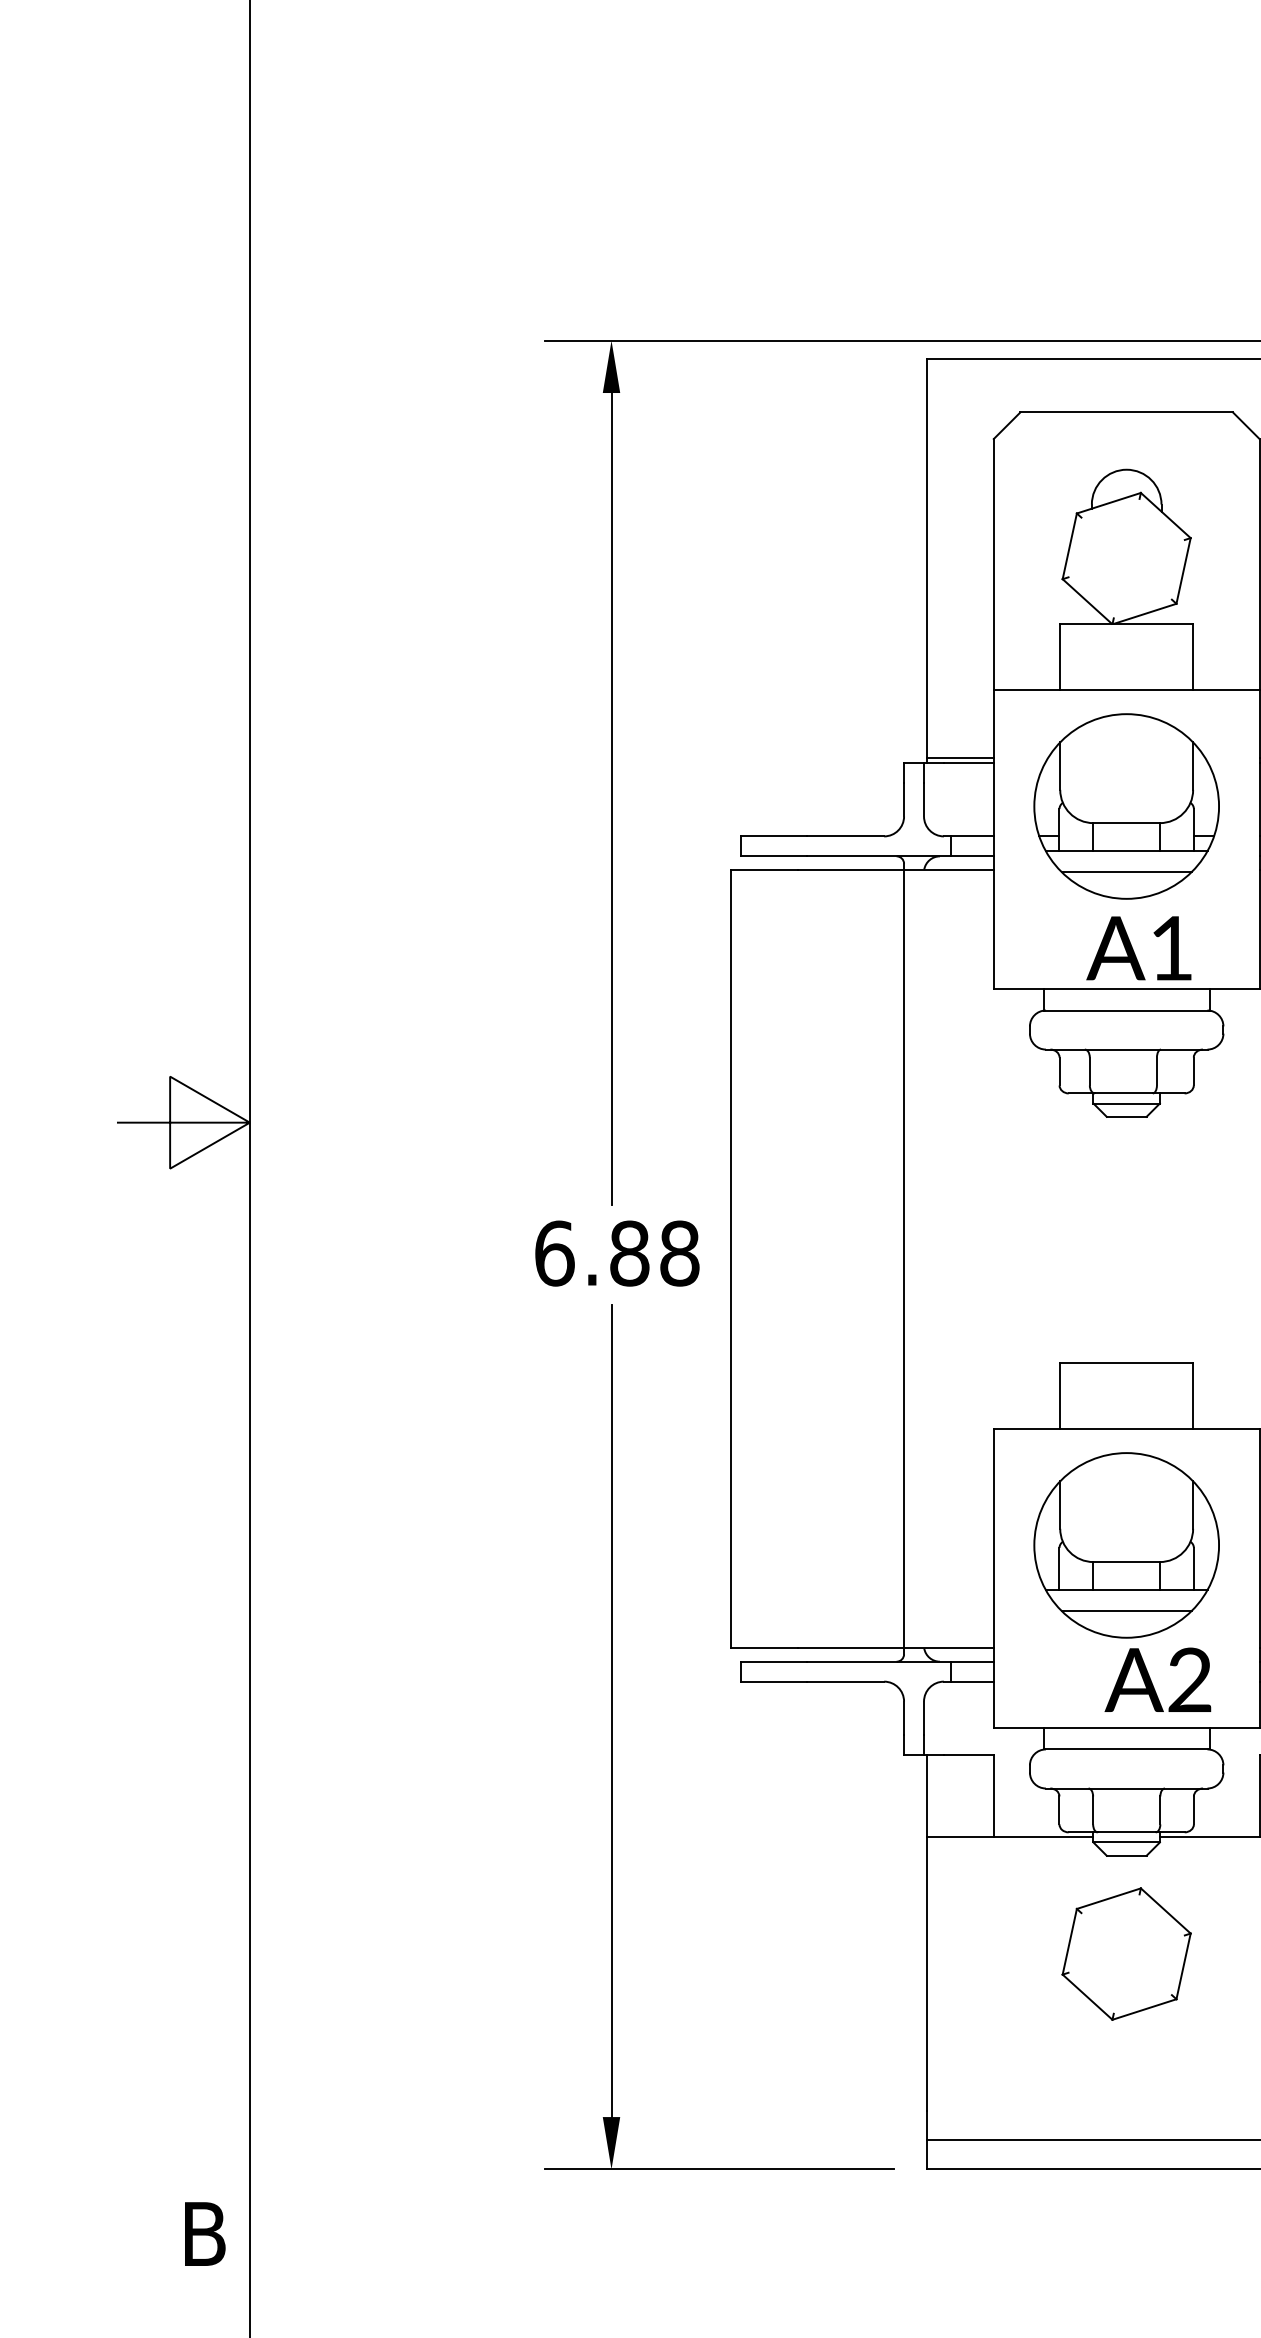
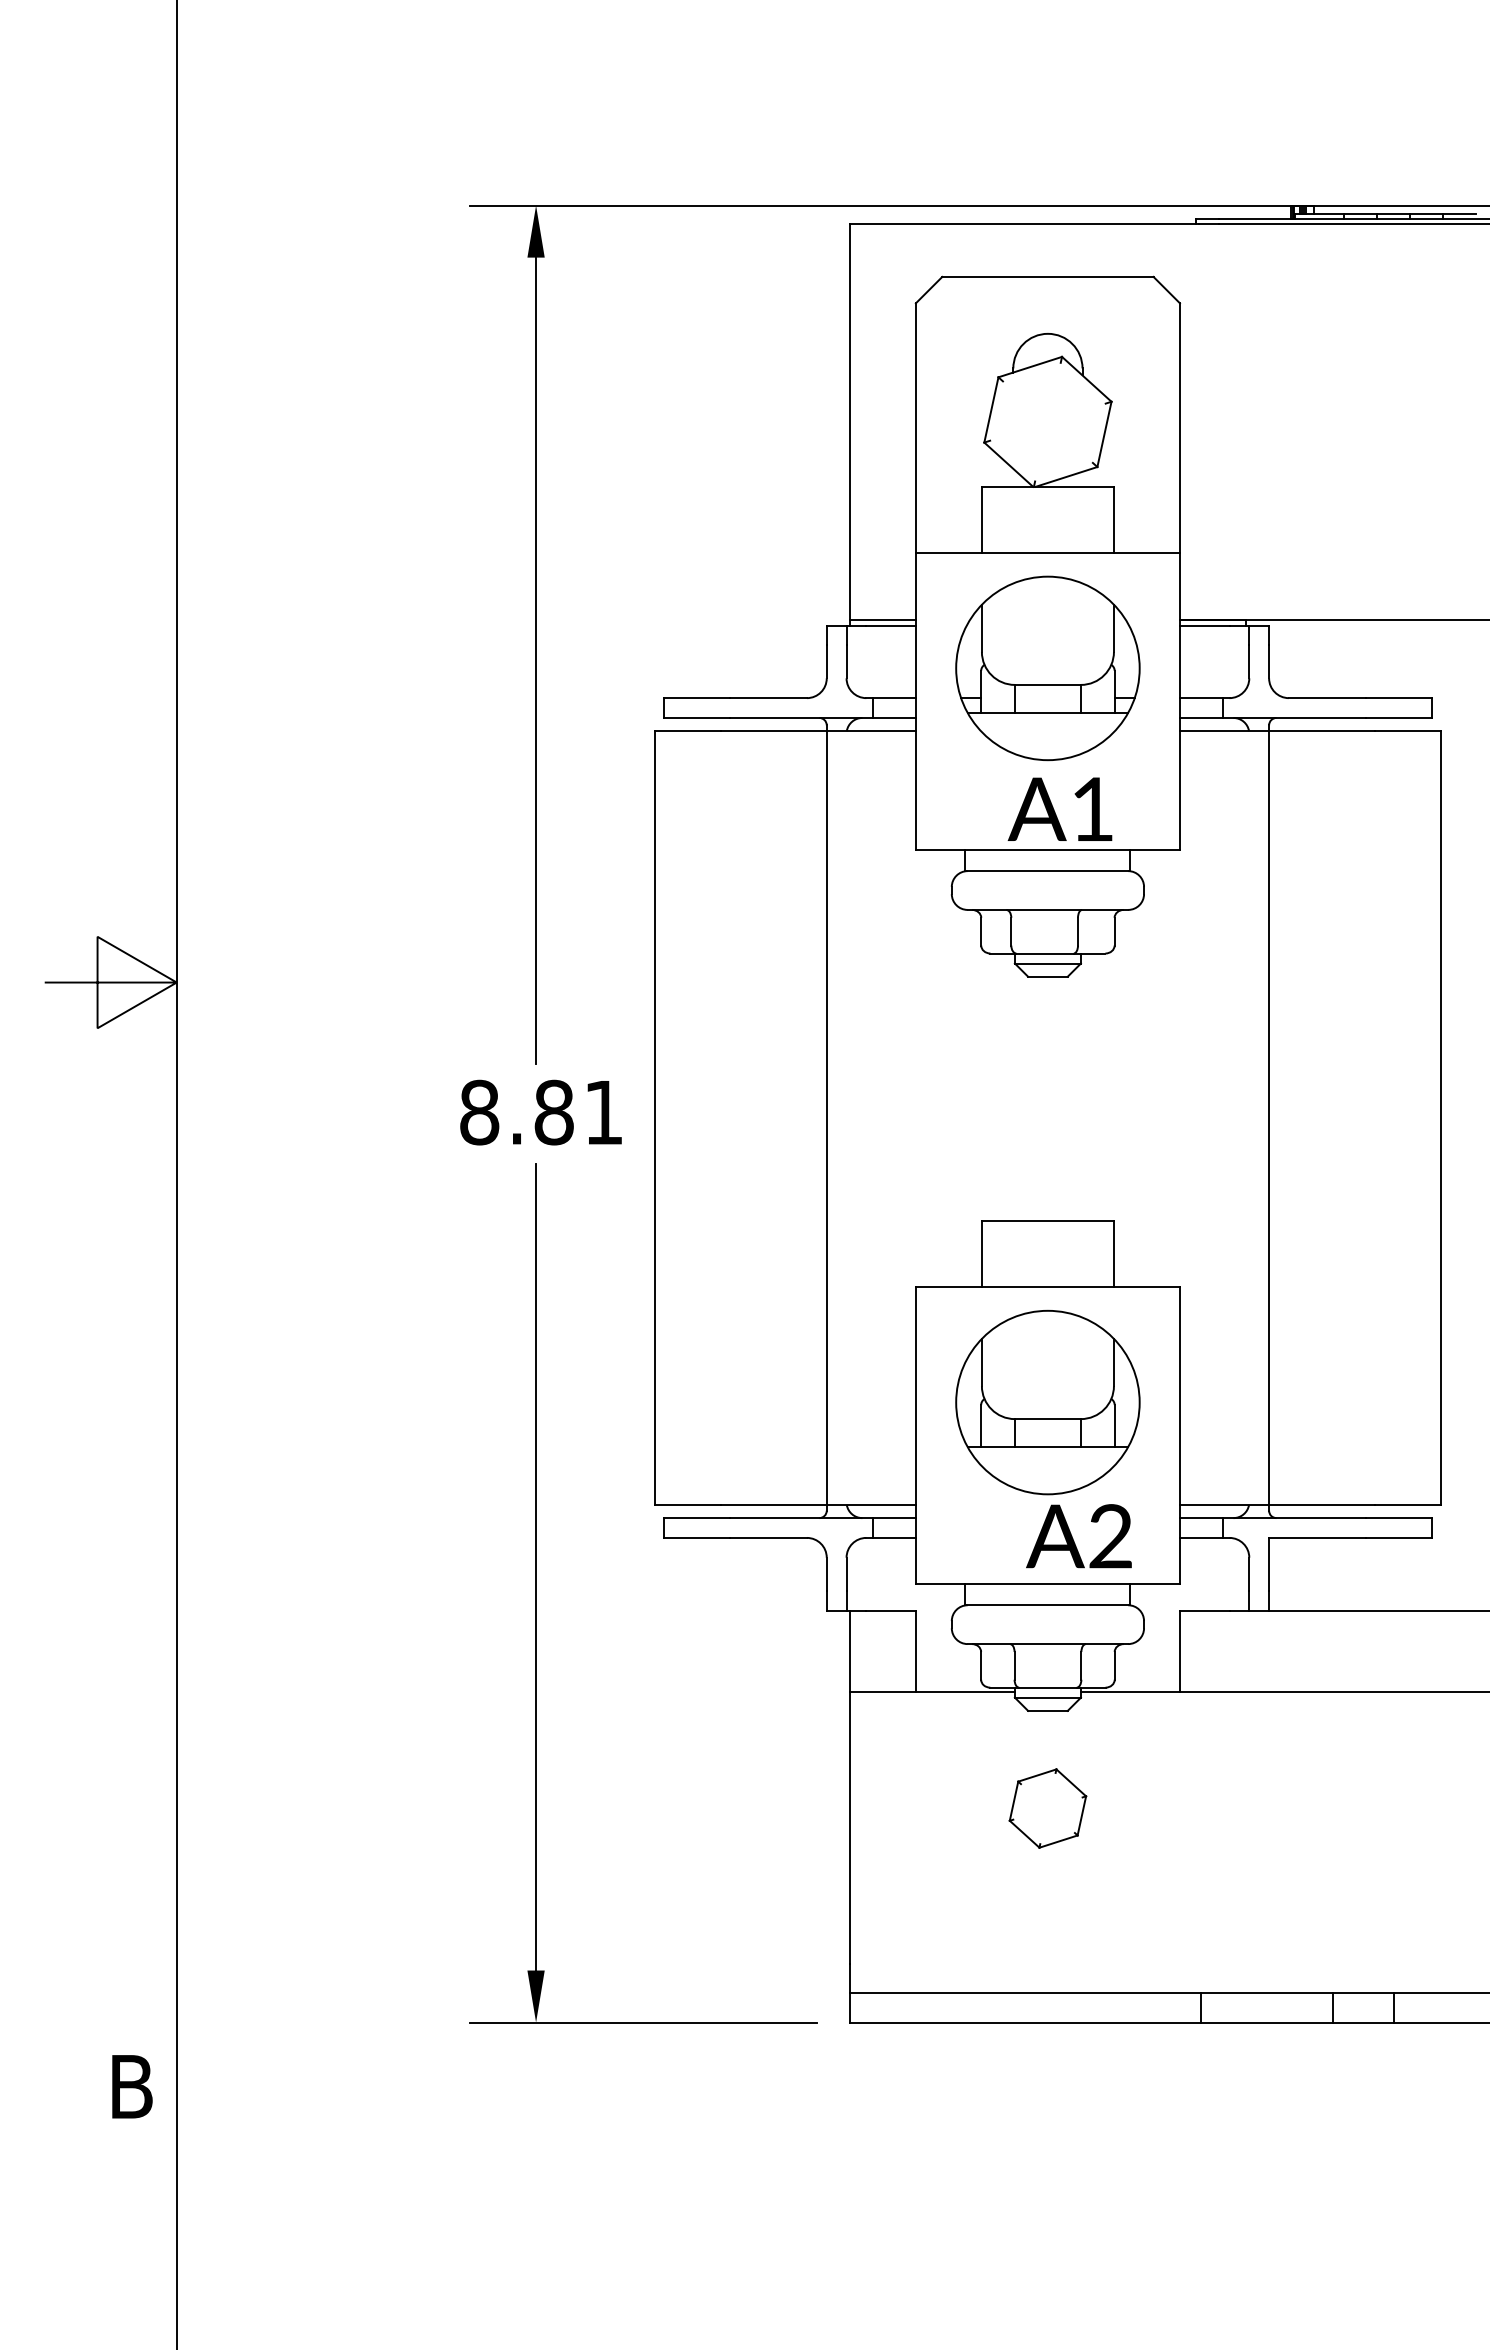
line: (1126, 872) -> (1047, 733), removed
text: (616, 1253) -> (541, 1112), 6.88 -> 8.81
line: (1126, 1610) -> (1047, 1467), removed
part: (1126, 1953) -> (1047, 1808), size x0.6

